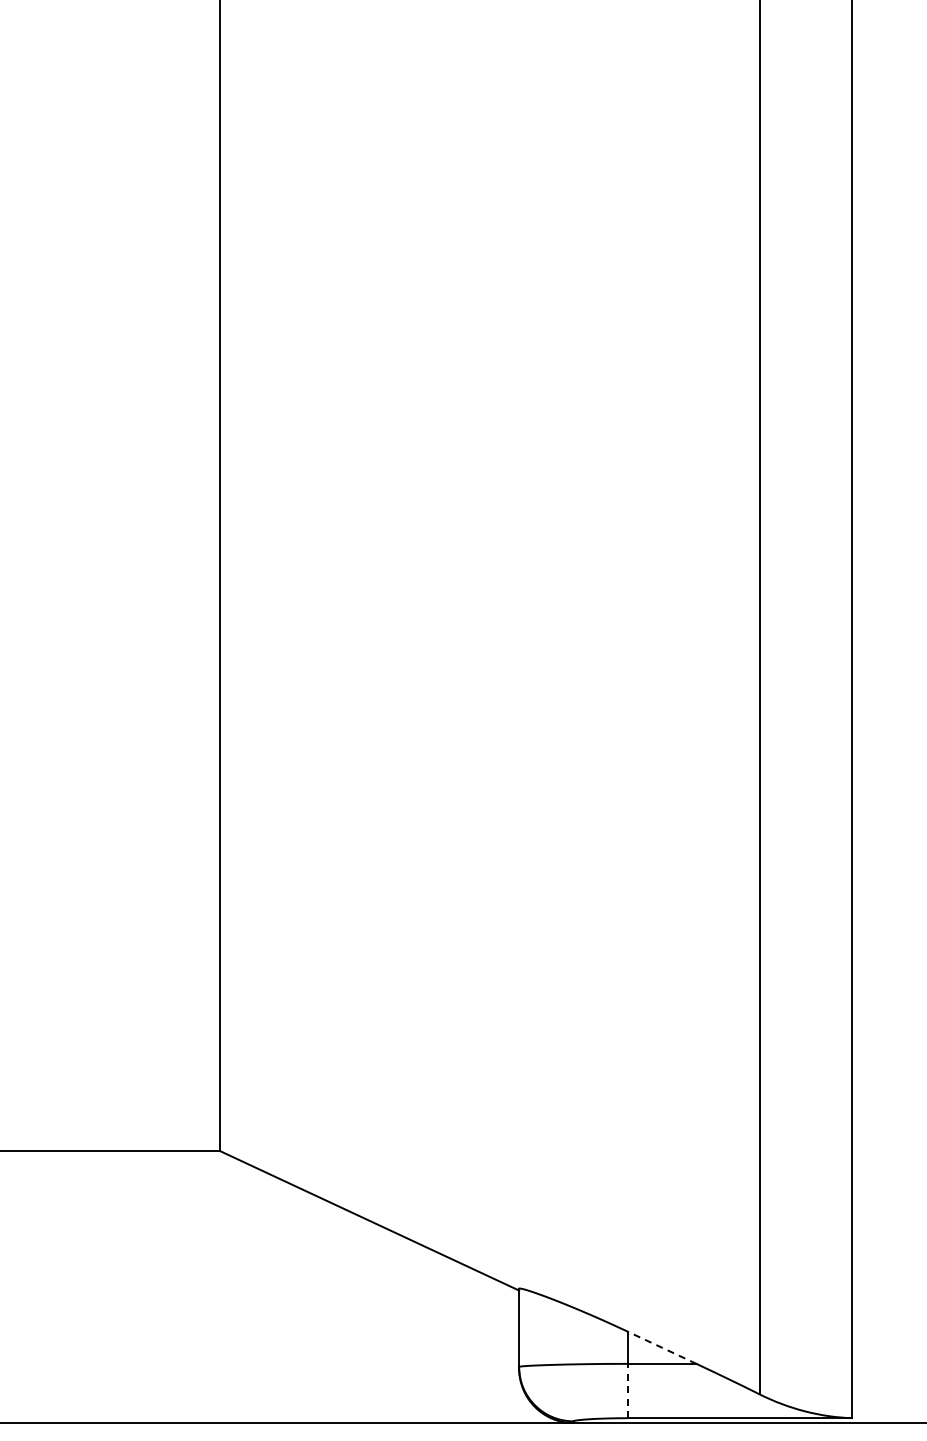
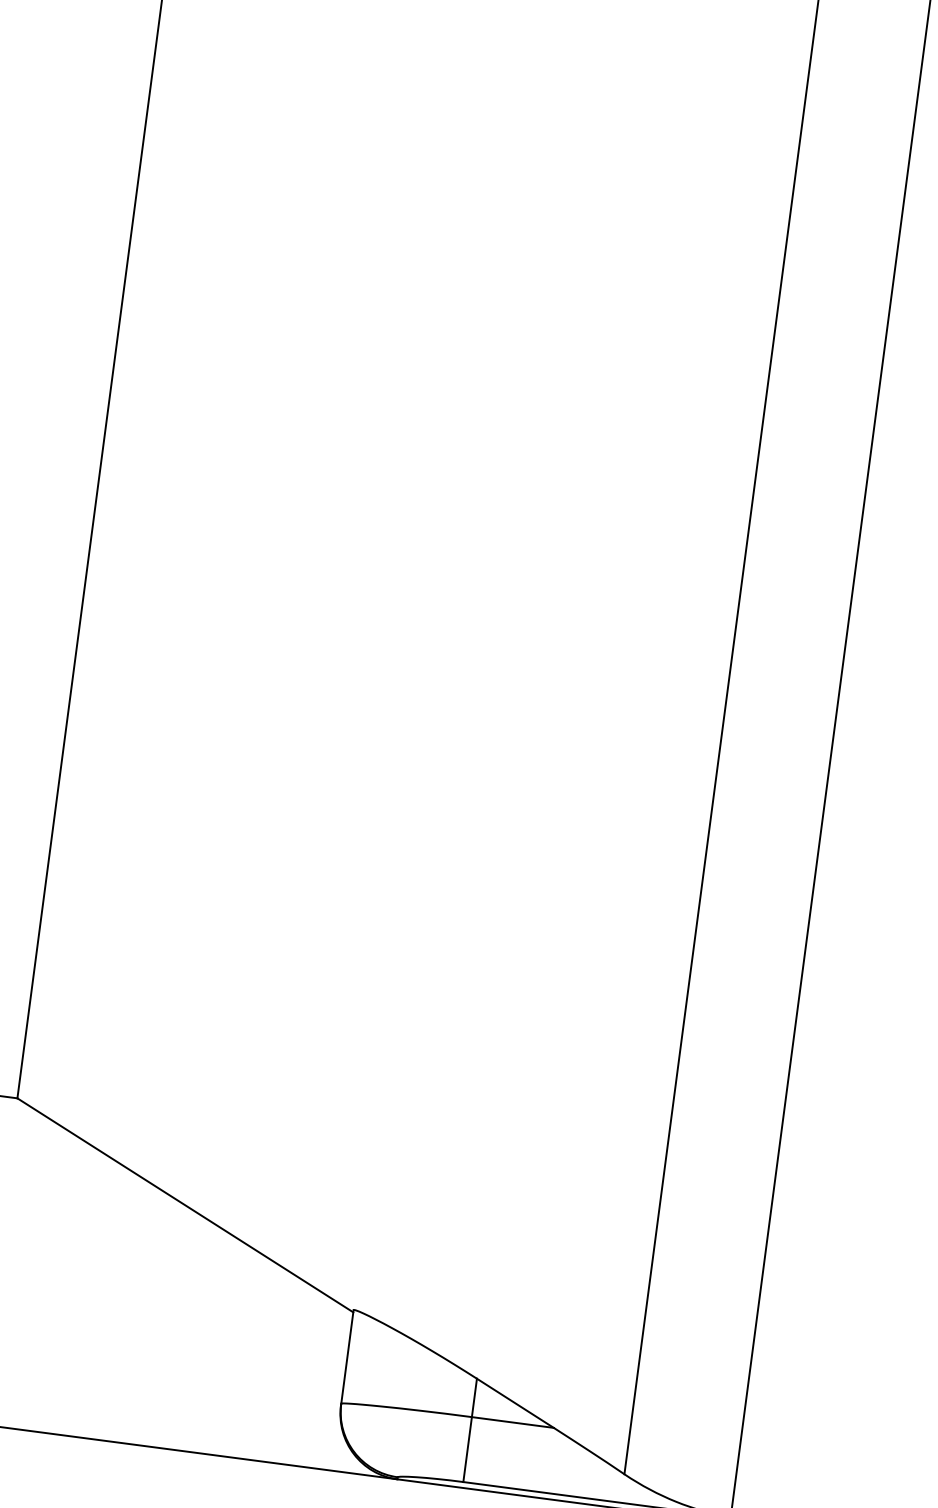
line: (662, 1347) -> (515, 1402), dashed -> solid
line: (627, 1390) -> (467, 1448), dashed -> solid

